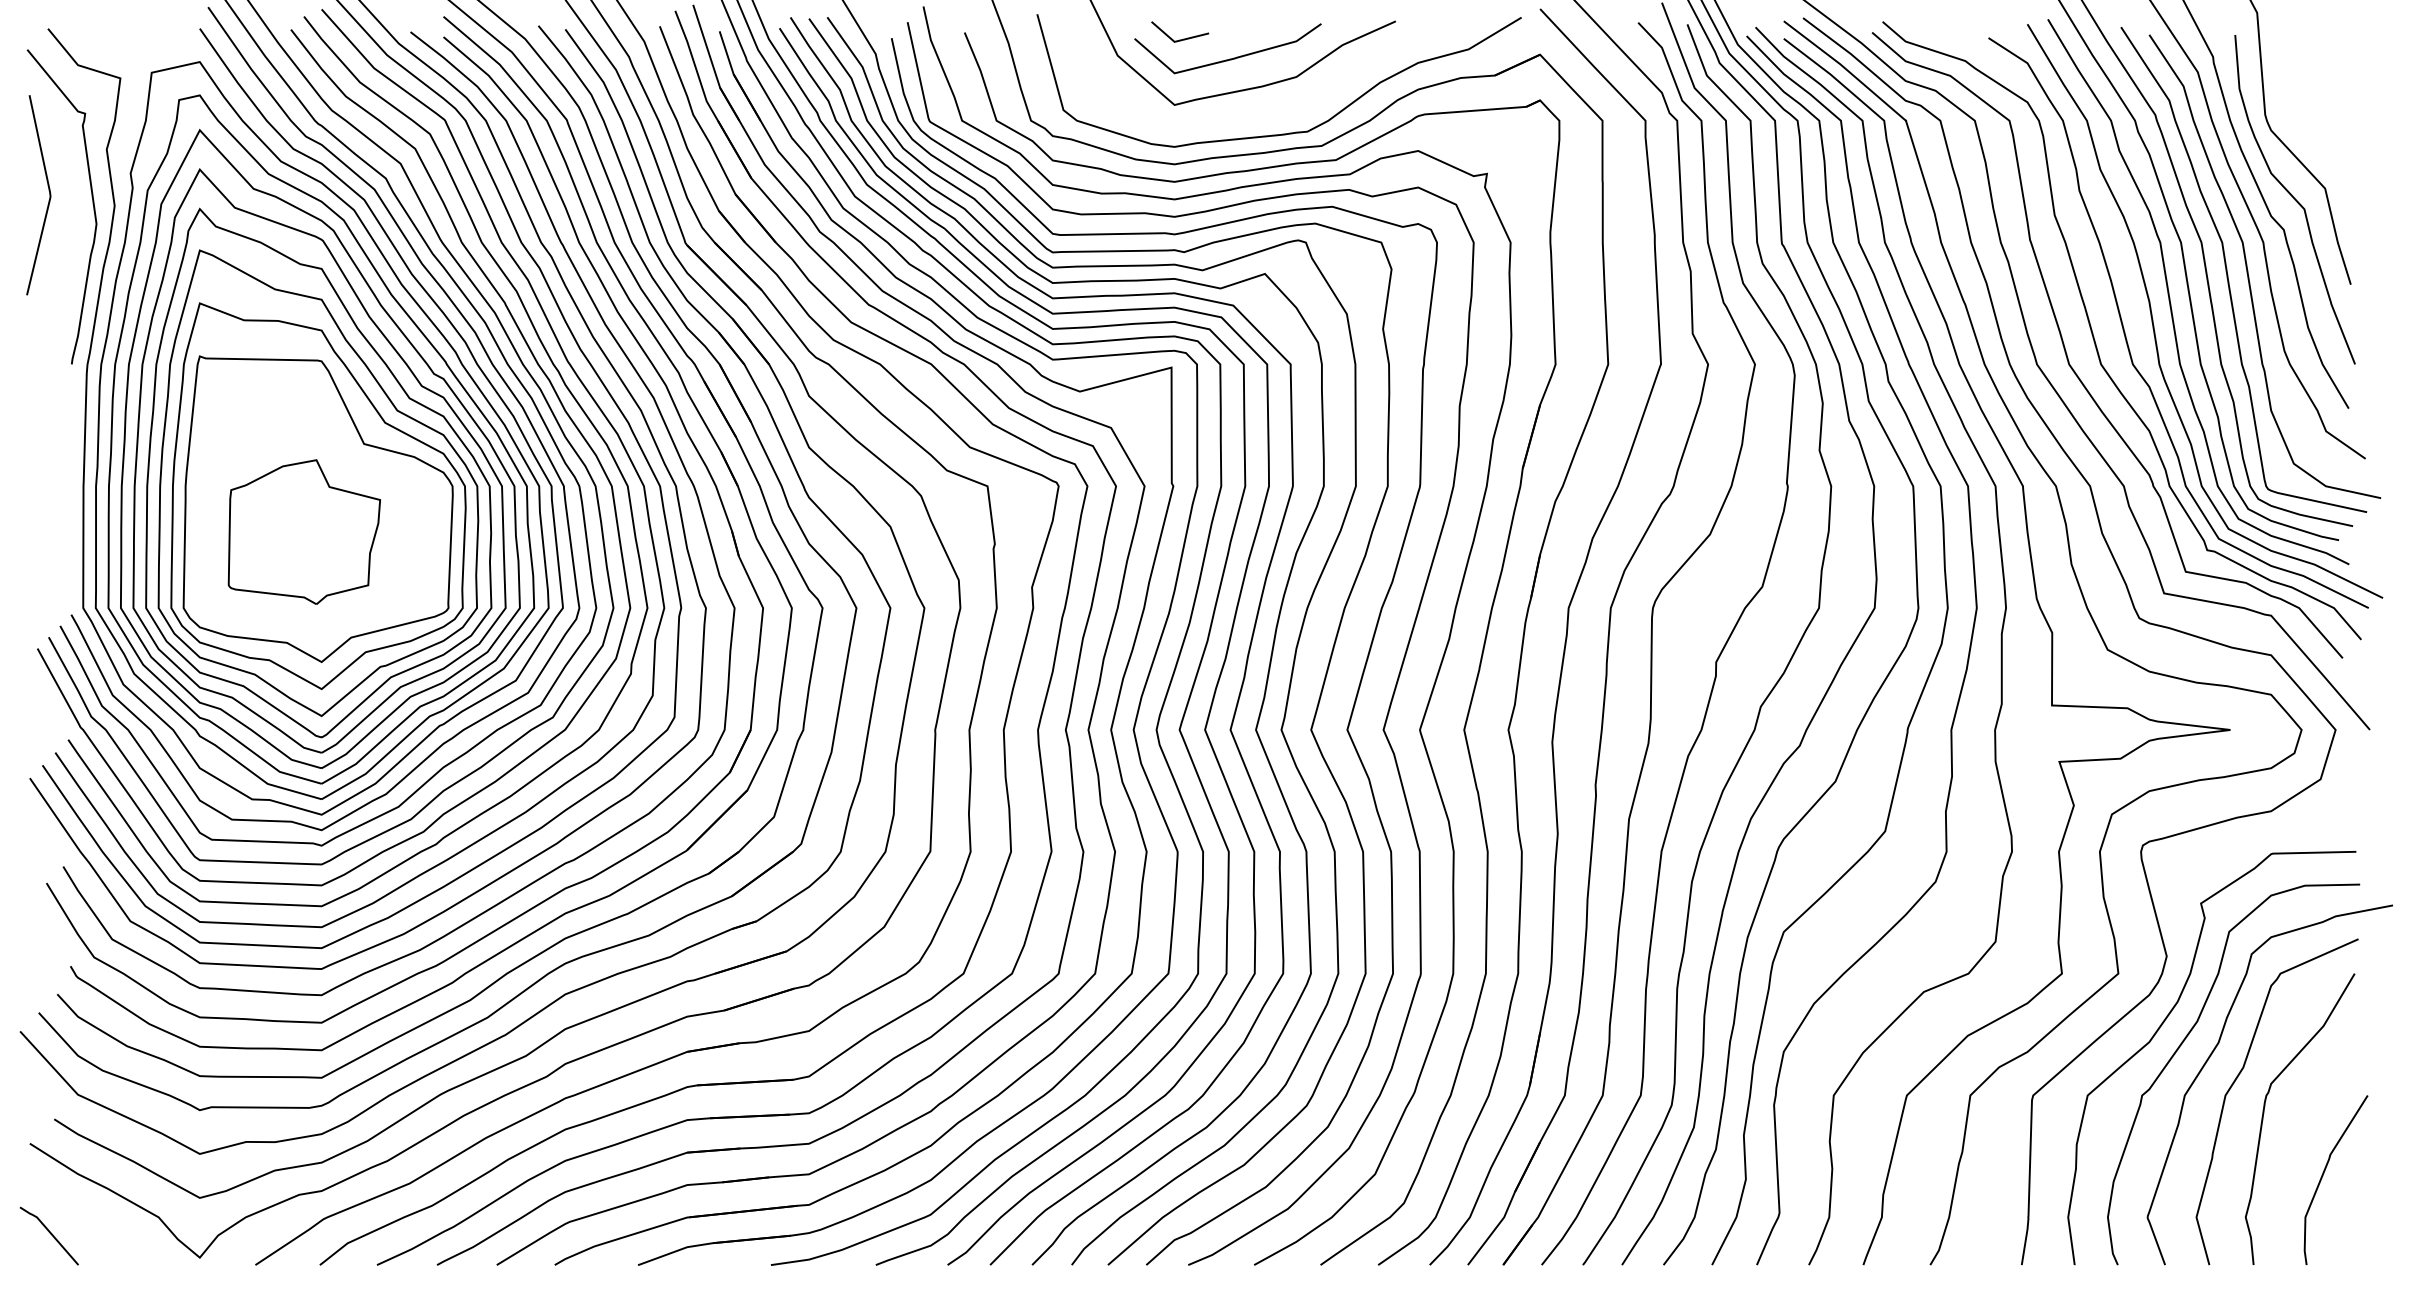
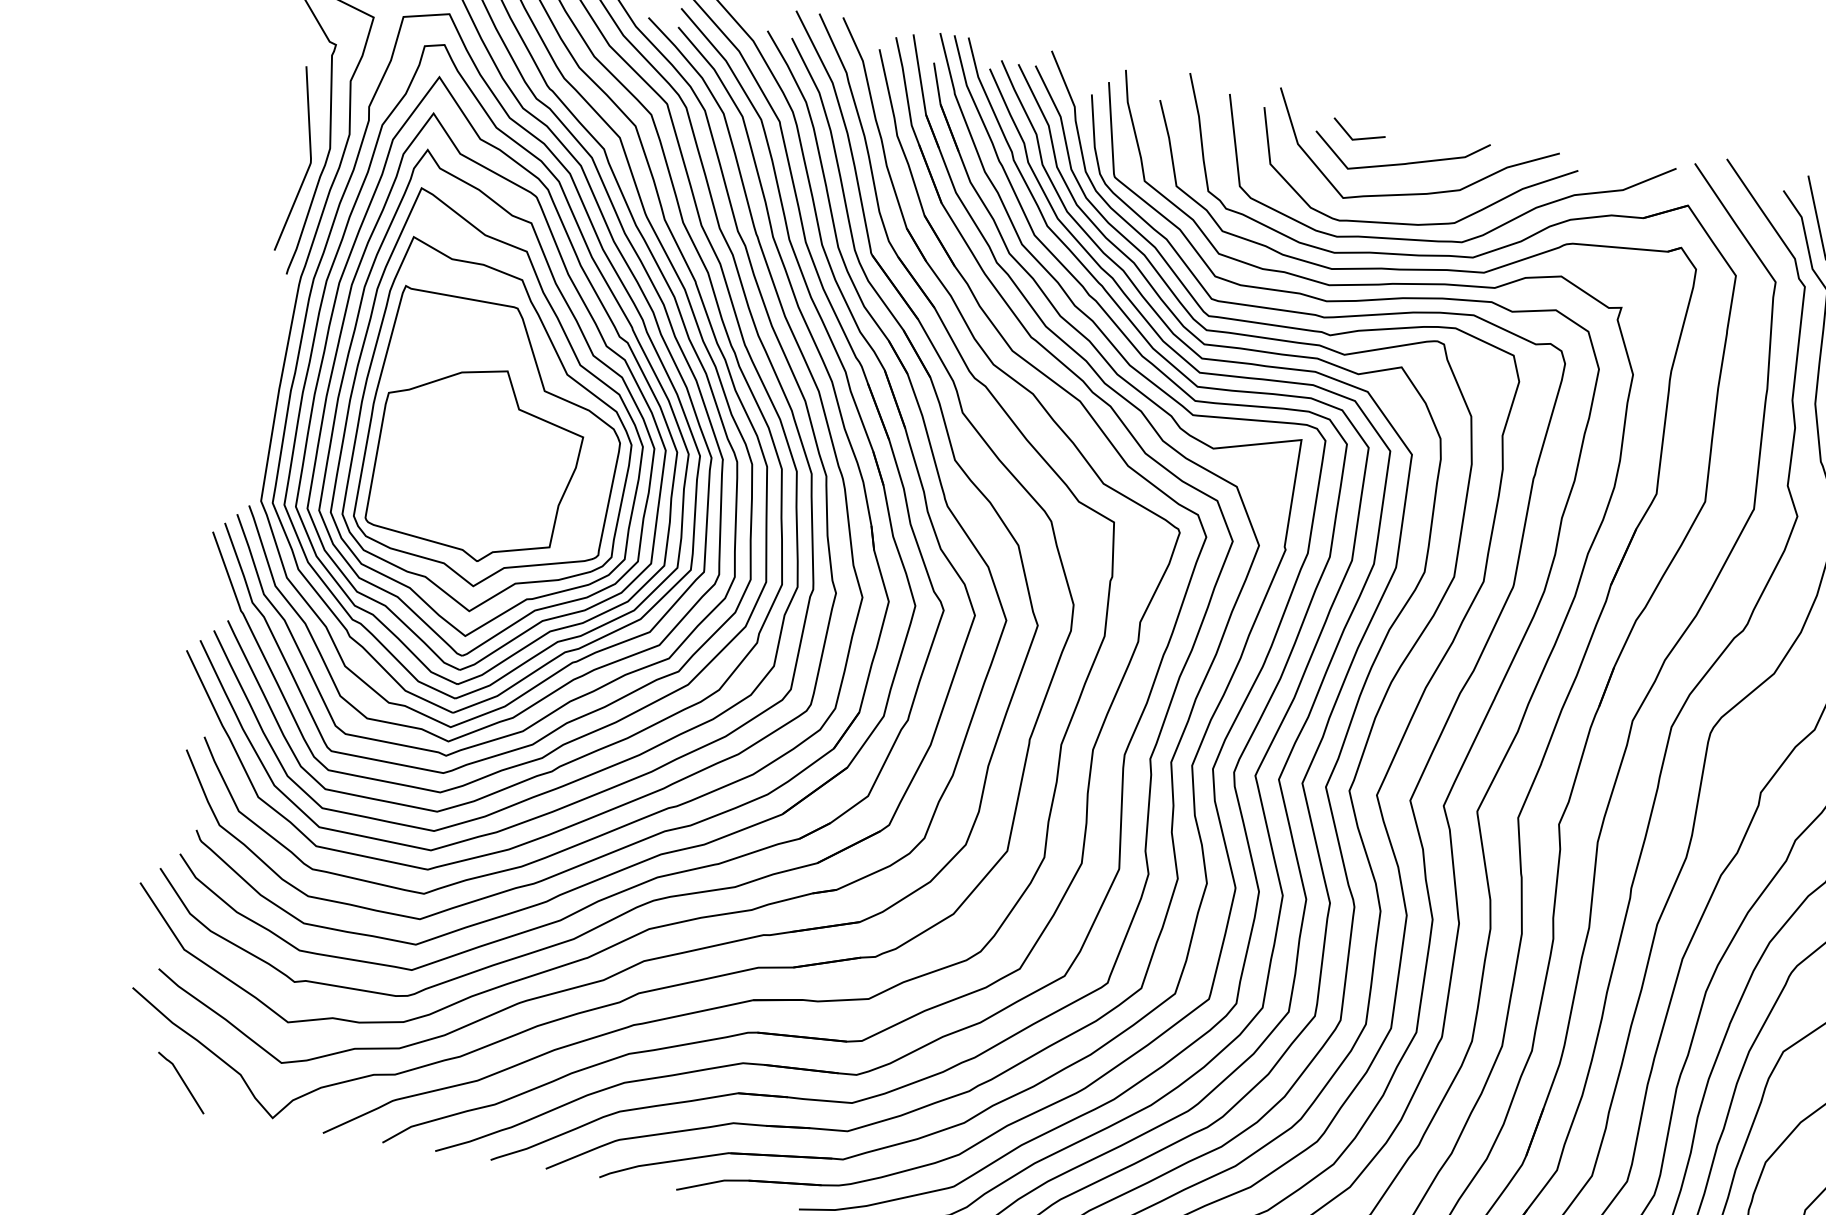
curve: (1247, 120) -> (1408, 223), added
curve: (49, 195) -> (310, 161), moved
part: (304, 531) -> (476, 463), size x1.43
line: (49, 1233) -> (181, 1080), moved

